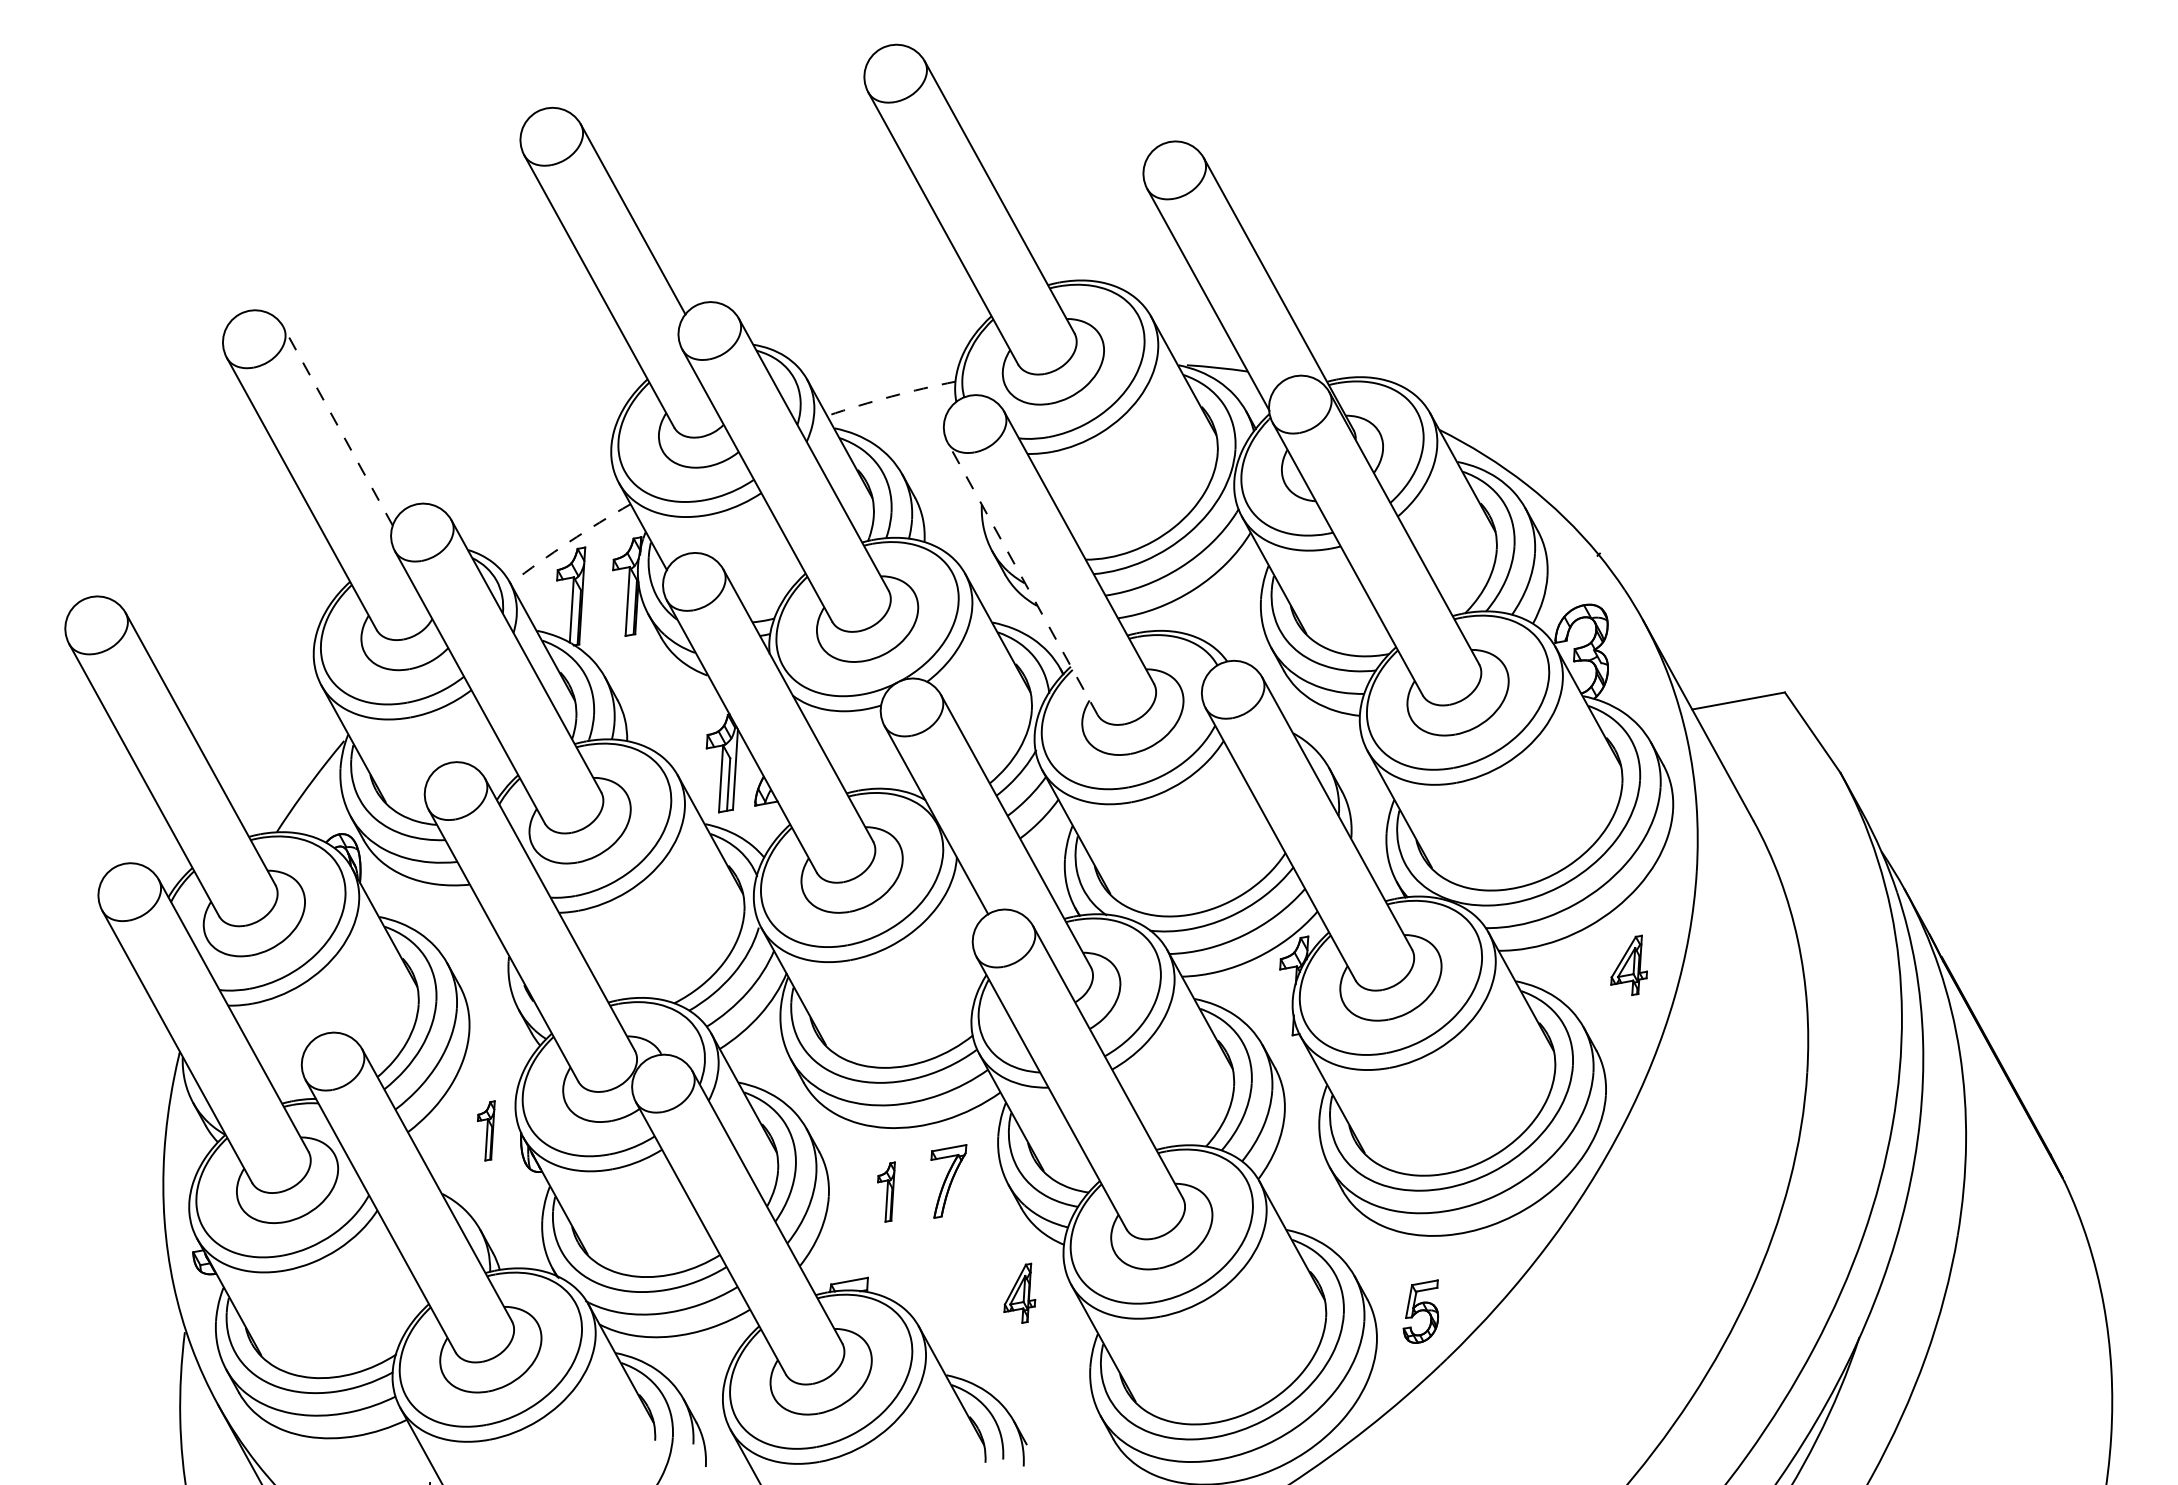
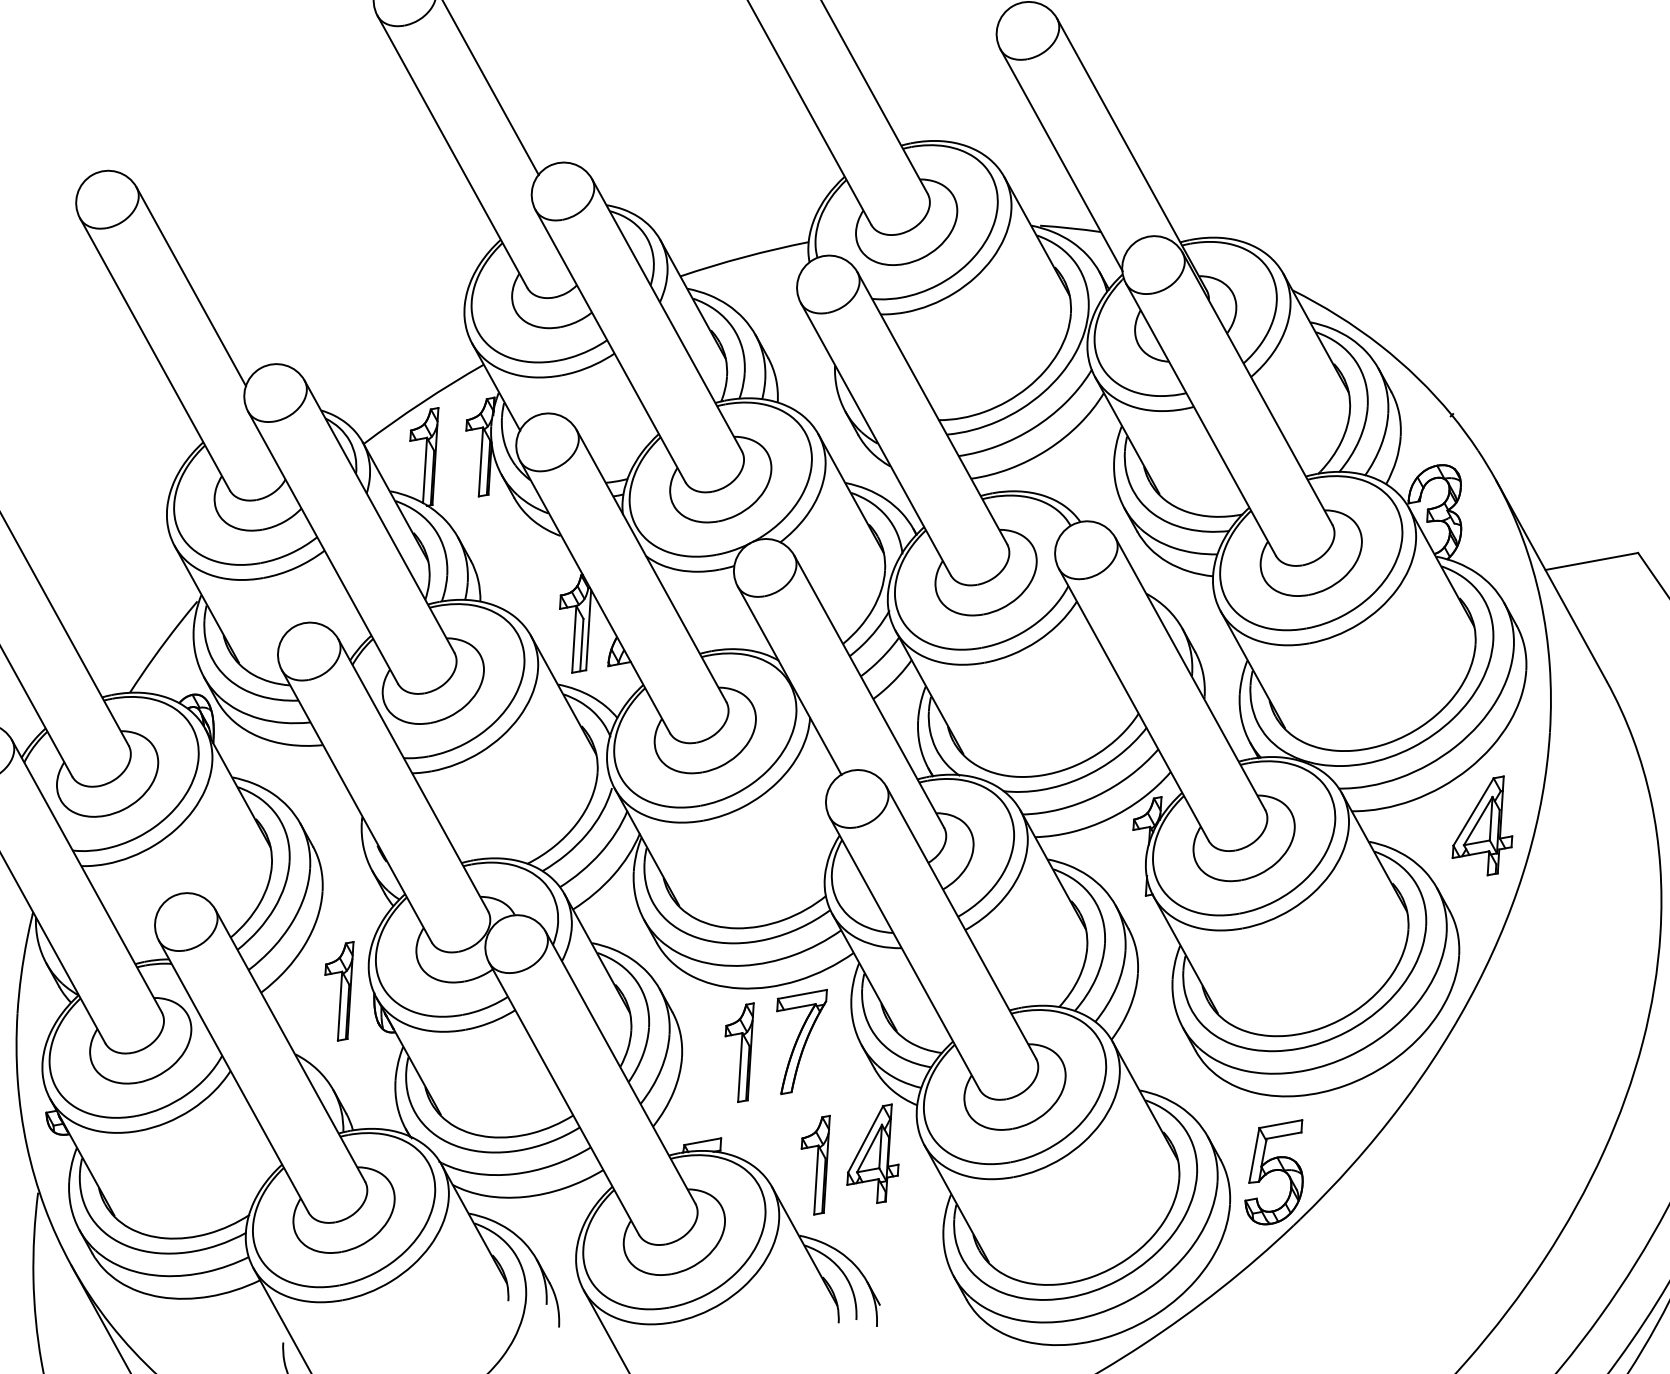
arc: (891, 396) -> (744, 256), dashed -> solid
line: (337, 425) -> (190, 285), dashed -> solid
arc: (569, 541) -> (422, 401), dashed -> solid
line: (1022, 578) -> (875, 438), dashed -> solid
part: (1628, 965) -> (1481, 825), size x1.67
part: (486, 1130) -> (339, 990), size x1.67
part: (948, 1181) -> (801, 1041), size x1.43
part: (886, 1191) -> (739, 1051), size x1.67
part: (1019, 1293) -> (872, 1153), size x1.67
part: (962, 1304) -> (815, 1164), added
part: (1420, 1311) -> (1273, 1171), size x1.67

